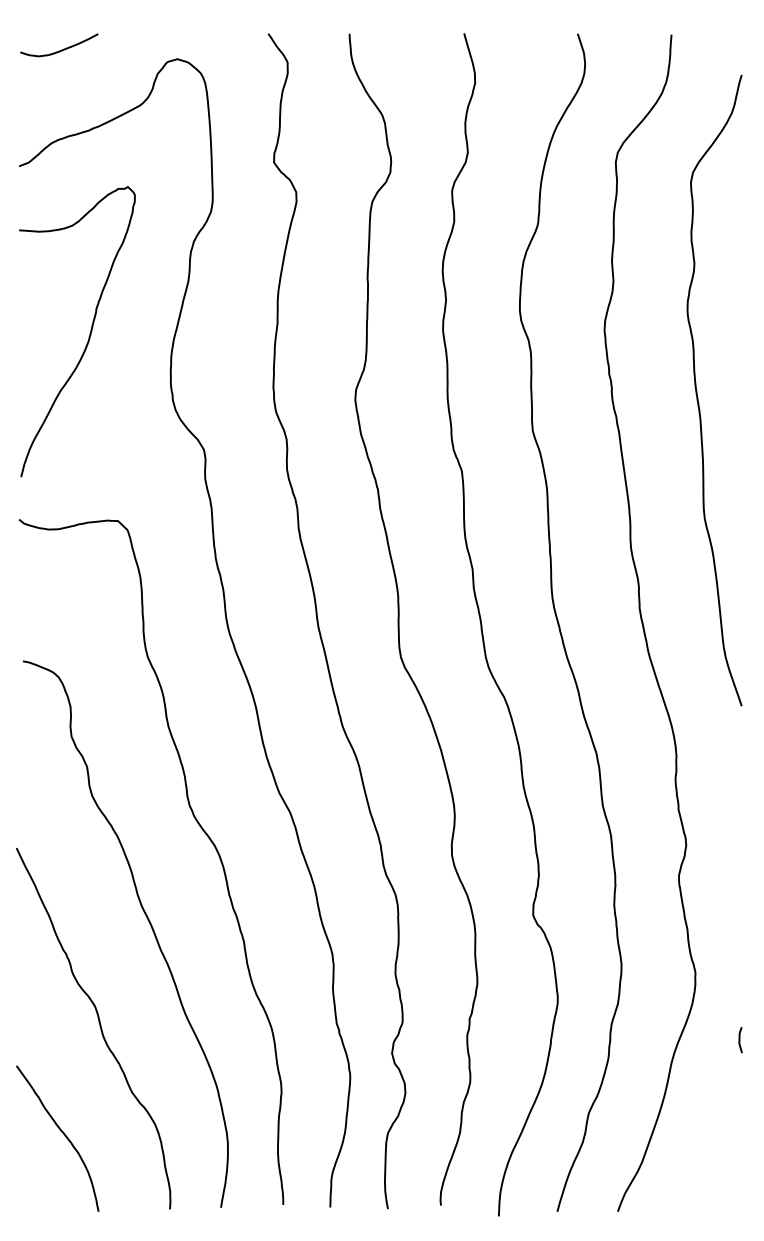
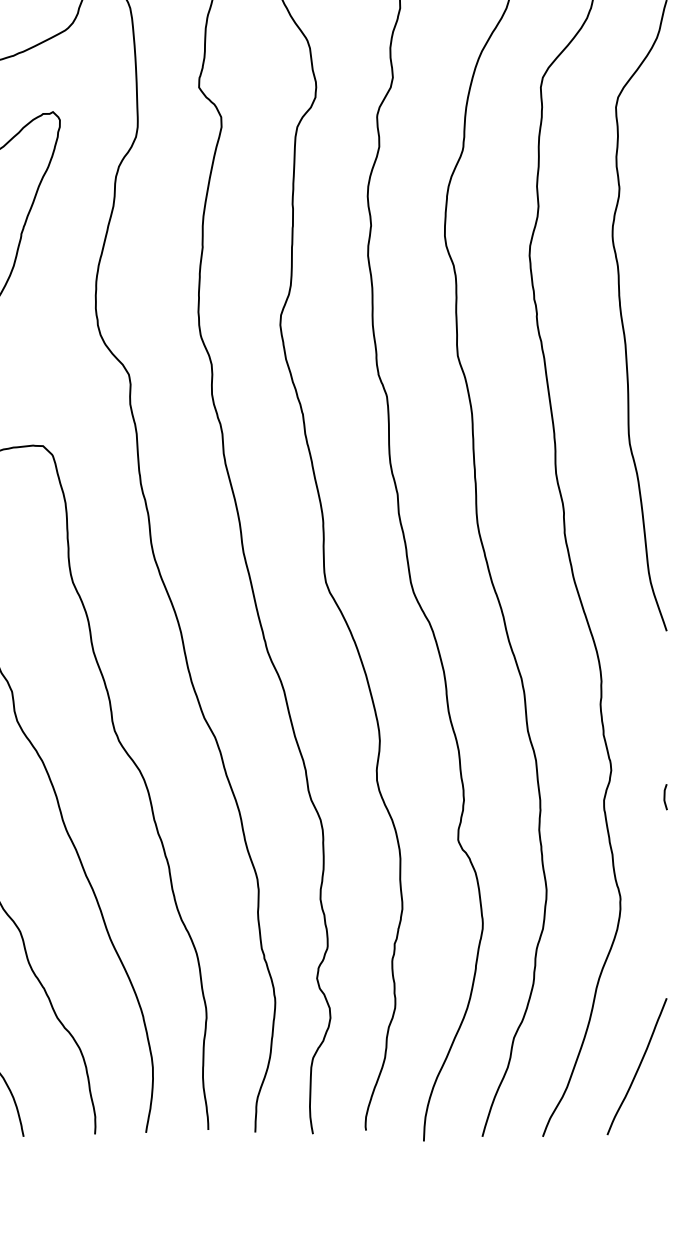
line: (740, 1040) -> (665, 797), moved
curve: (712, 1142) -> (637, 1067), added

